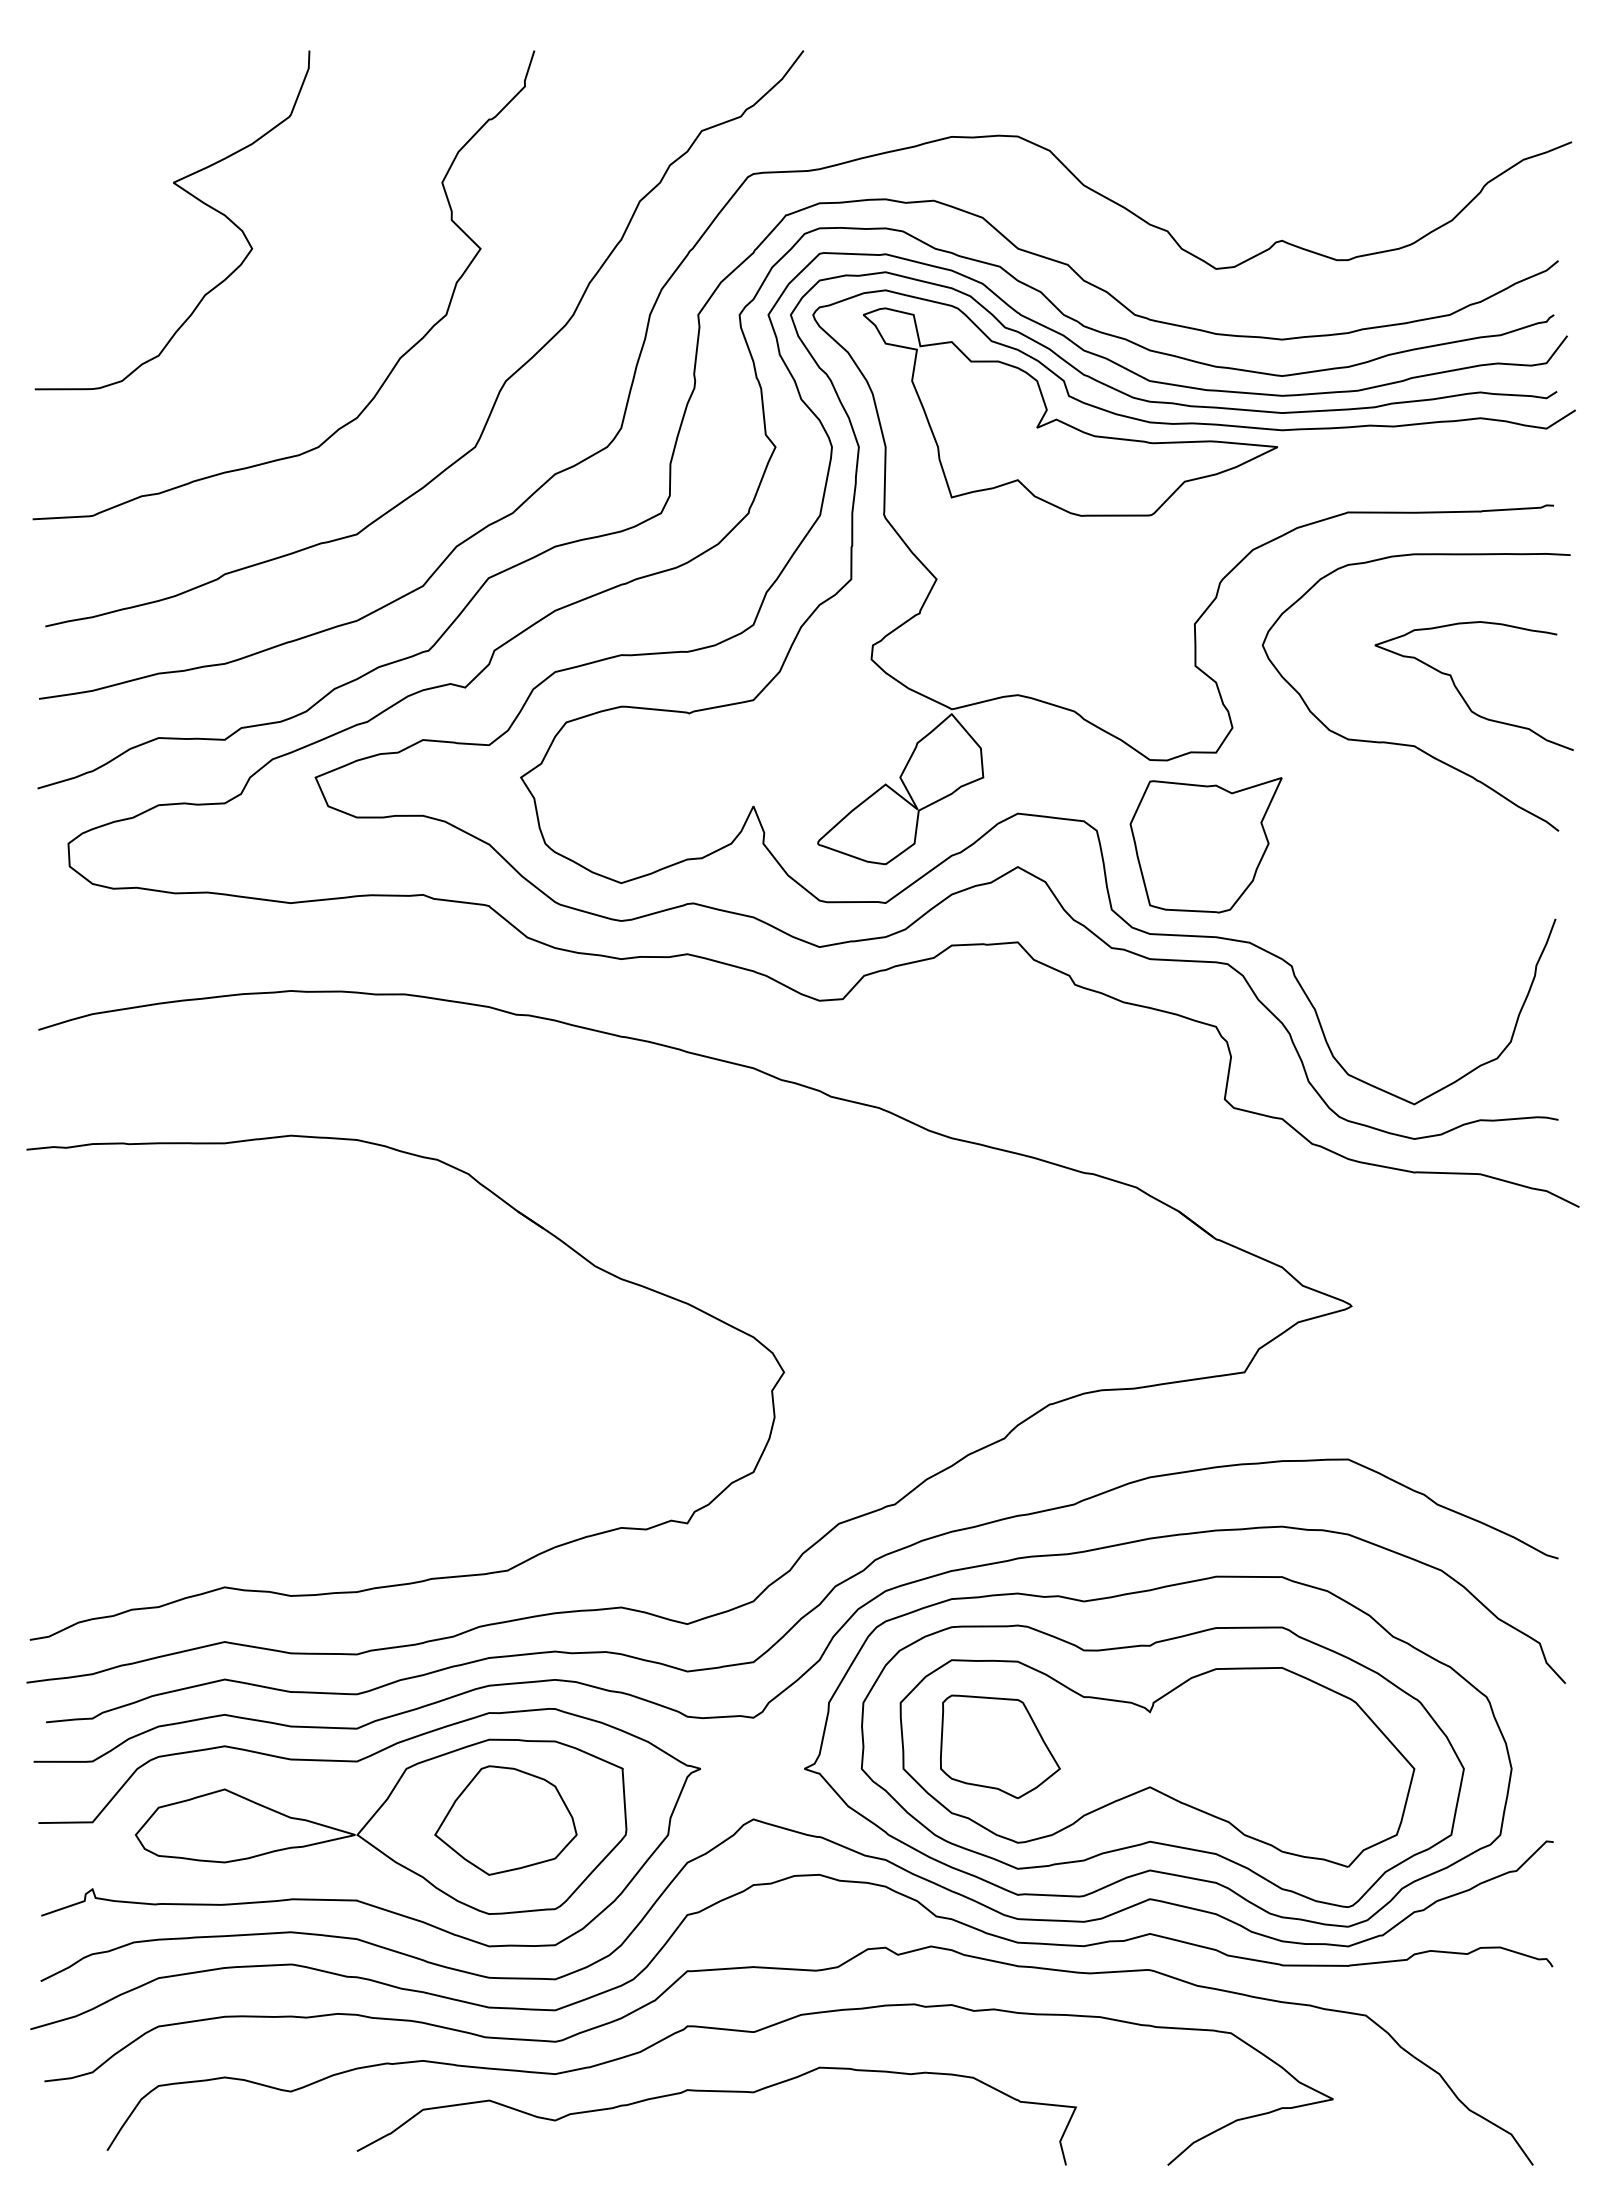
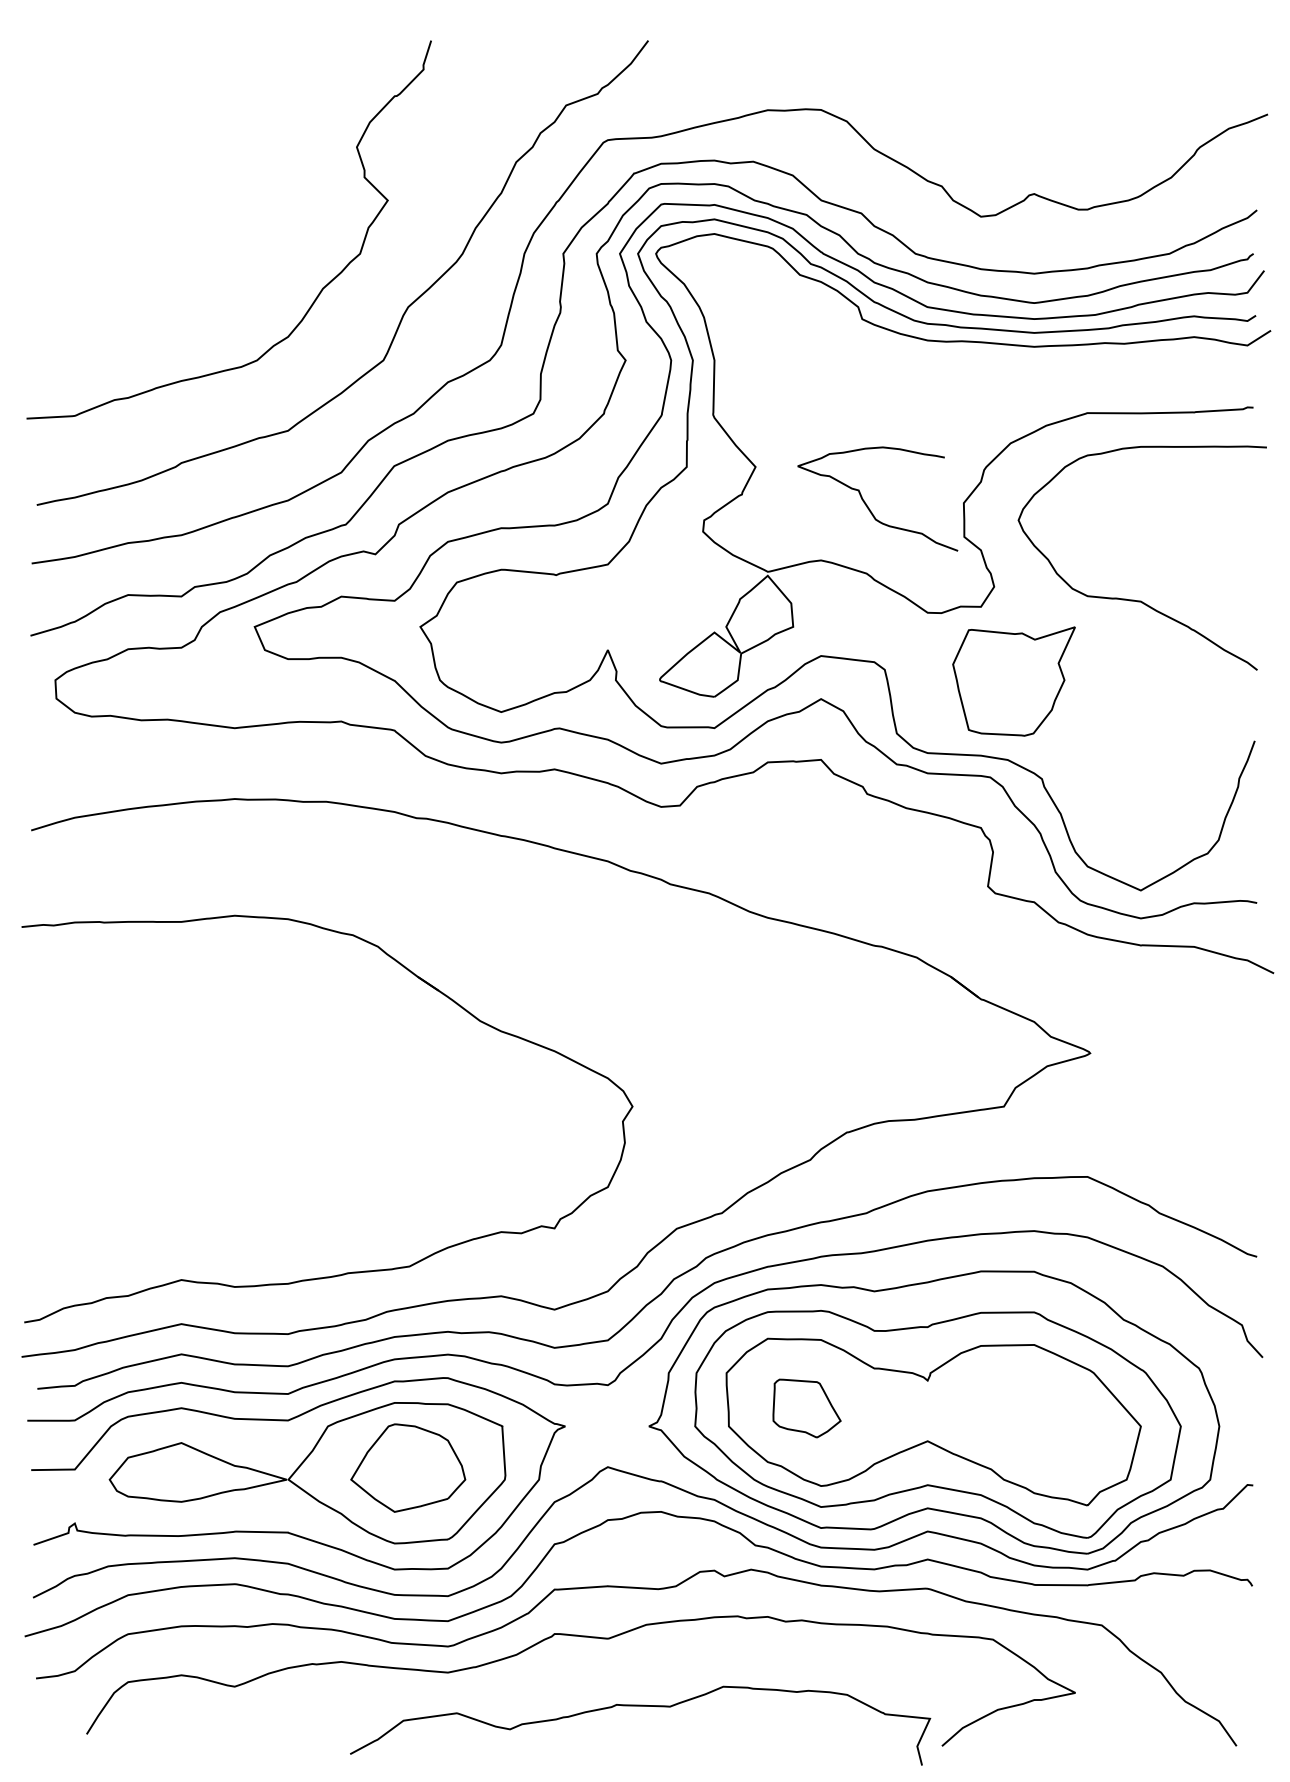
curve: (190, 195) -> (153, 157), removed
part: (1065, 422) -> (859, 340), removed
curve: (1460, 692) -> (866, 504), moved
part: (1205, 845) -> (1013, 681), moved
part: (1000, 1746) -> (807, 1408), size x0.7
curve: (716, 2092) -> (640, 1706), moved

